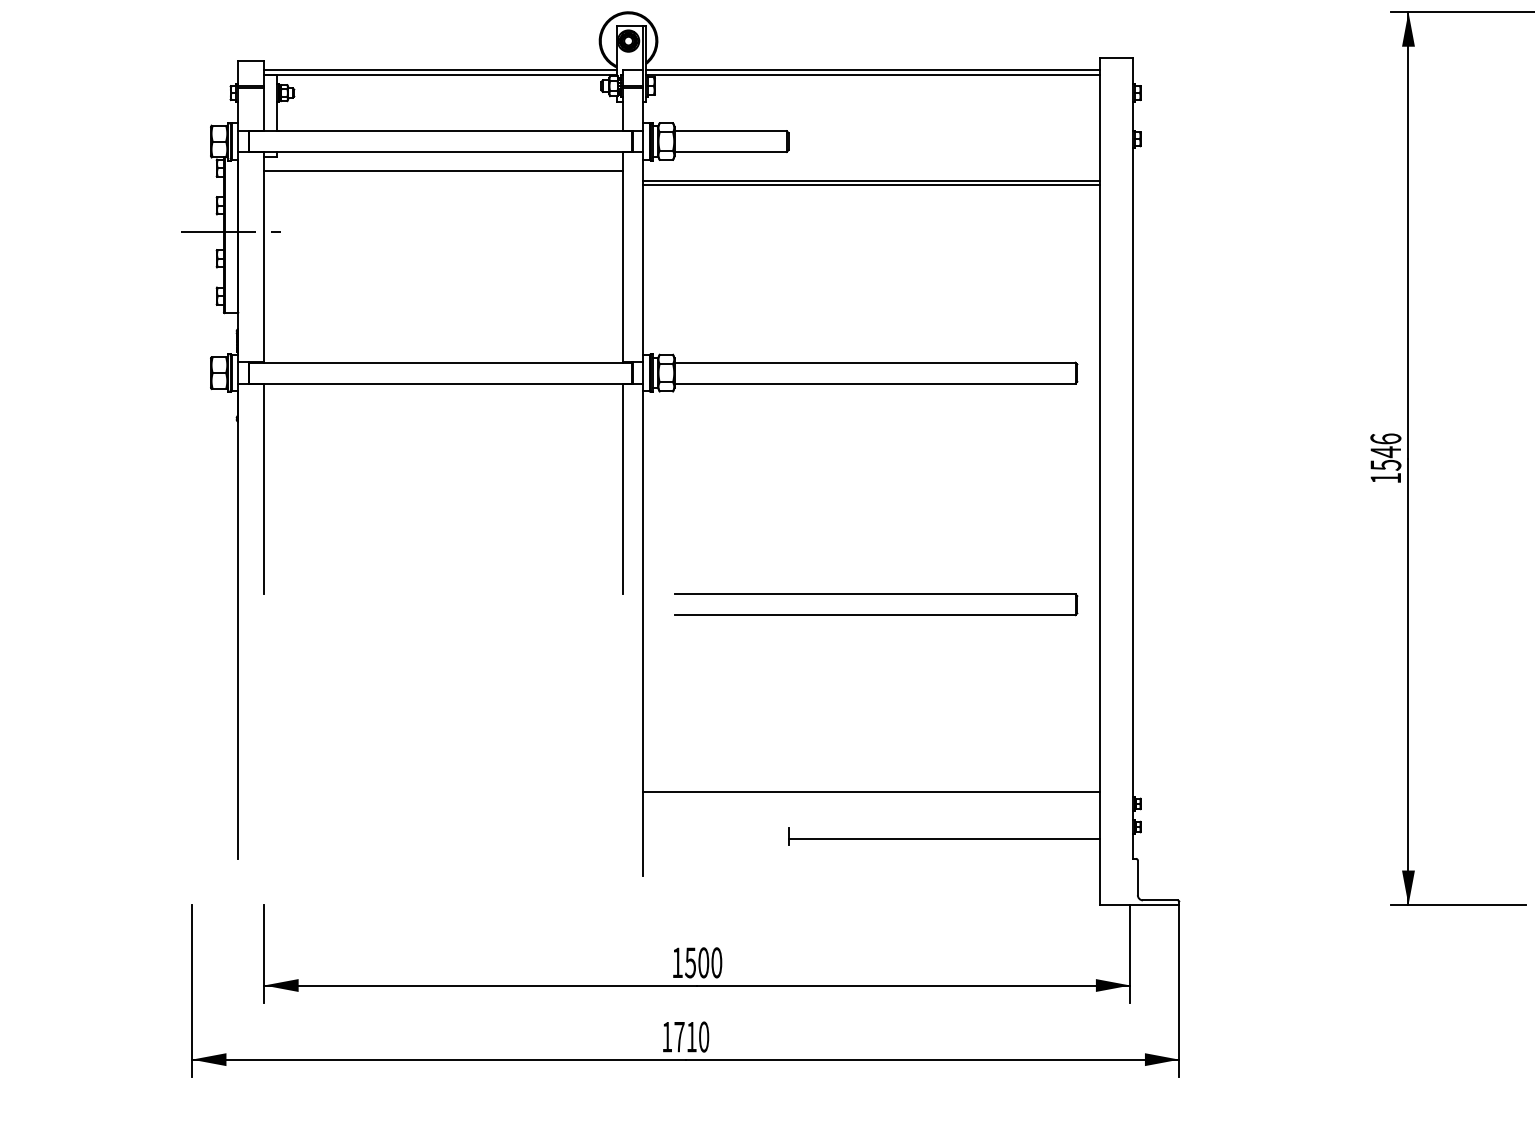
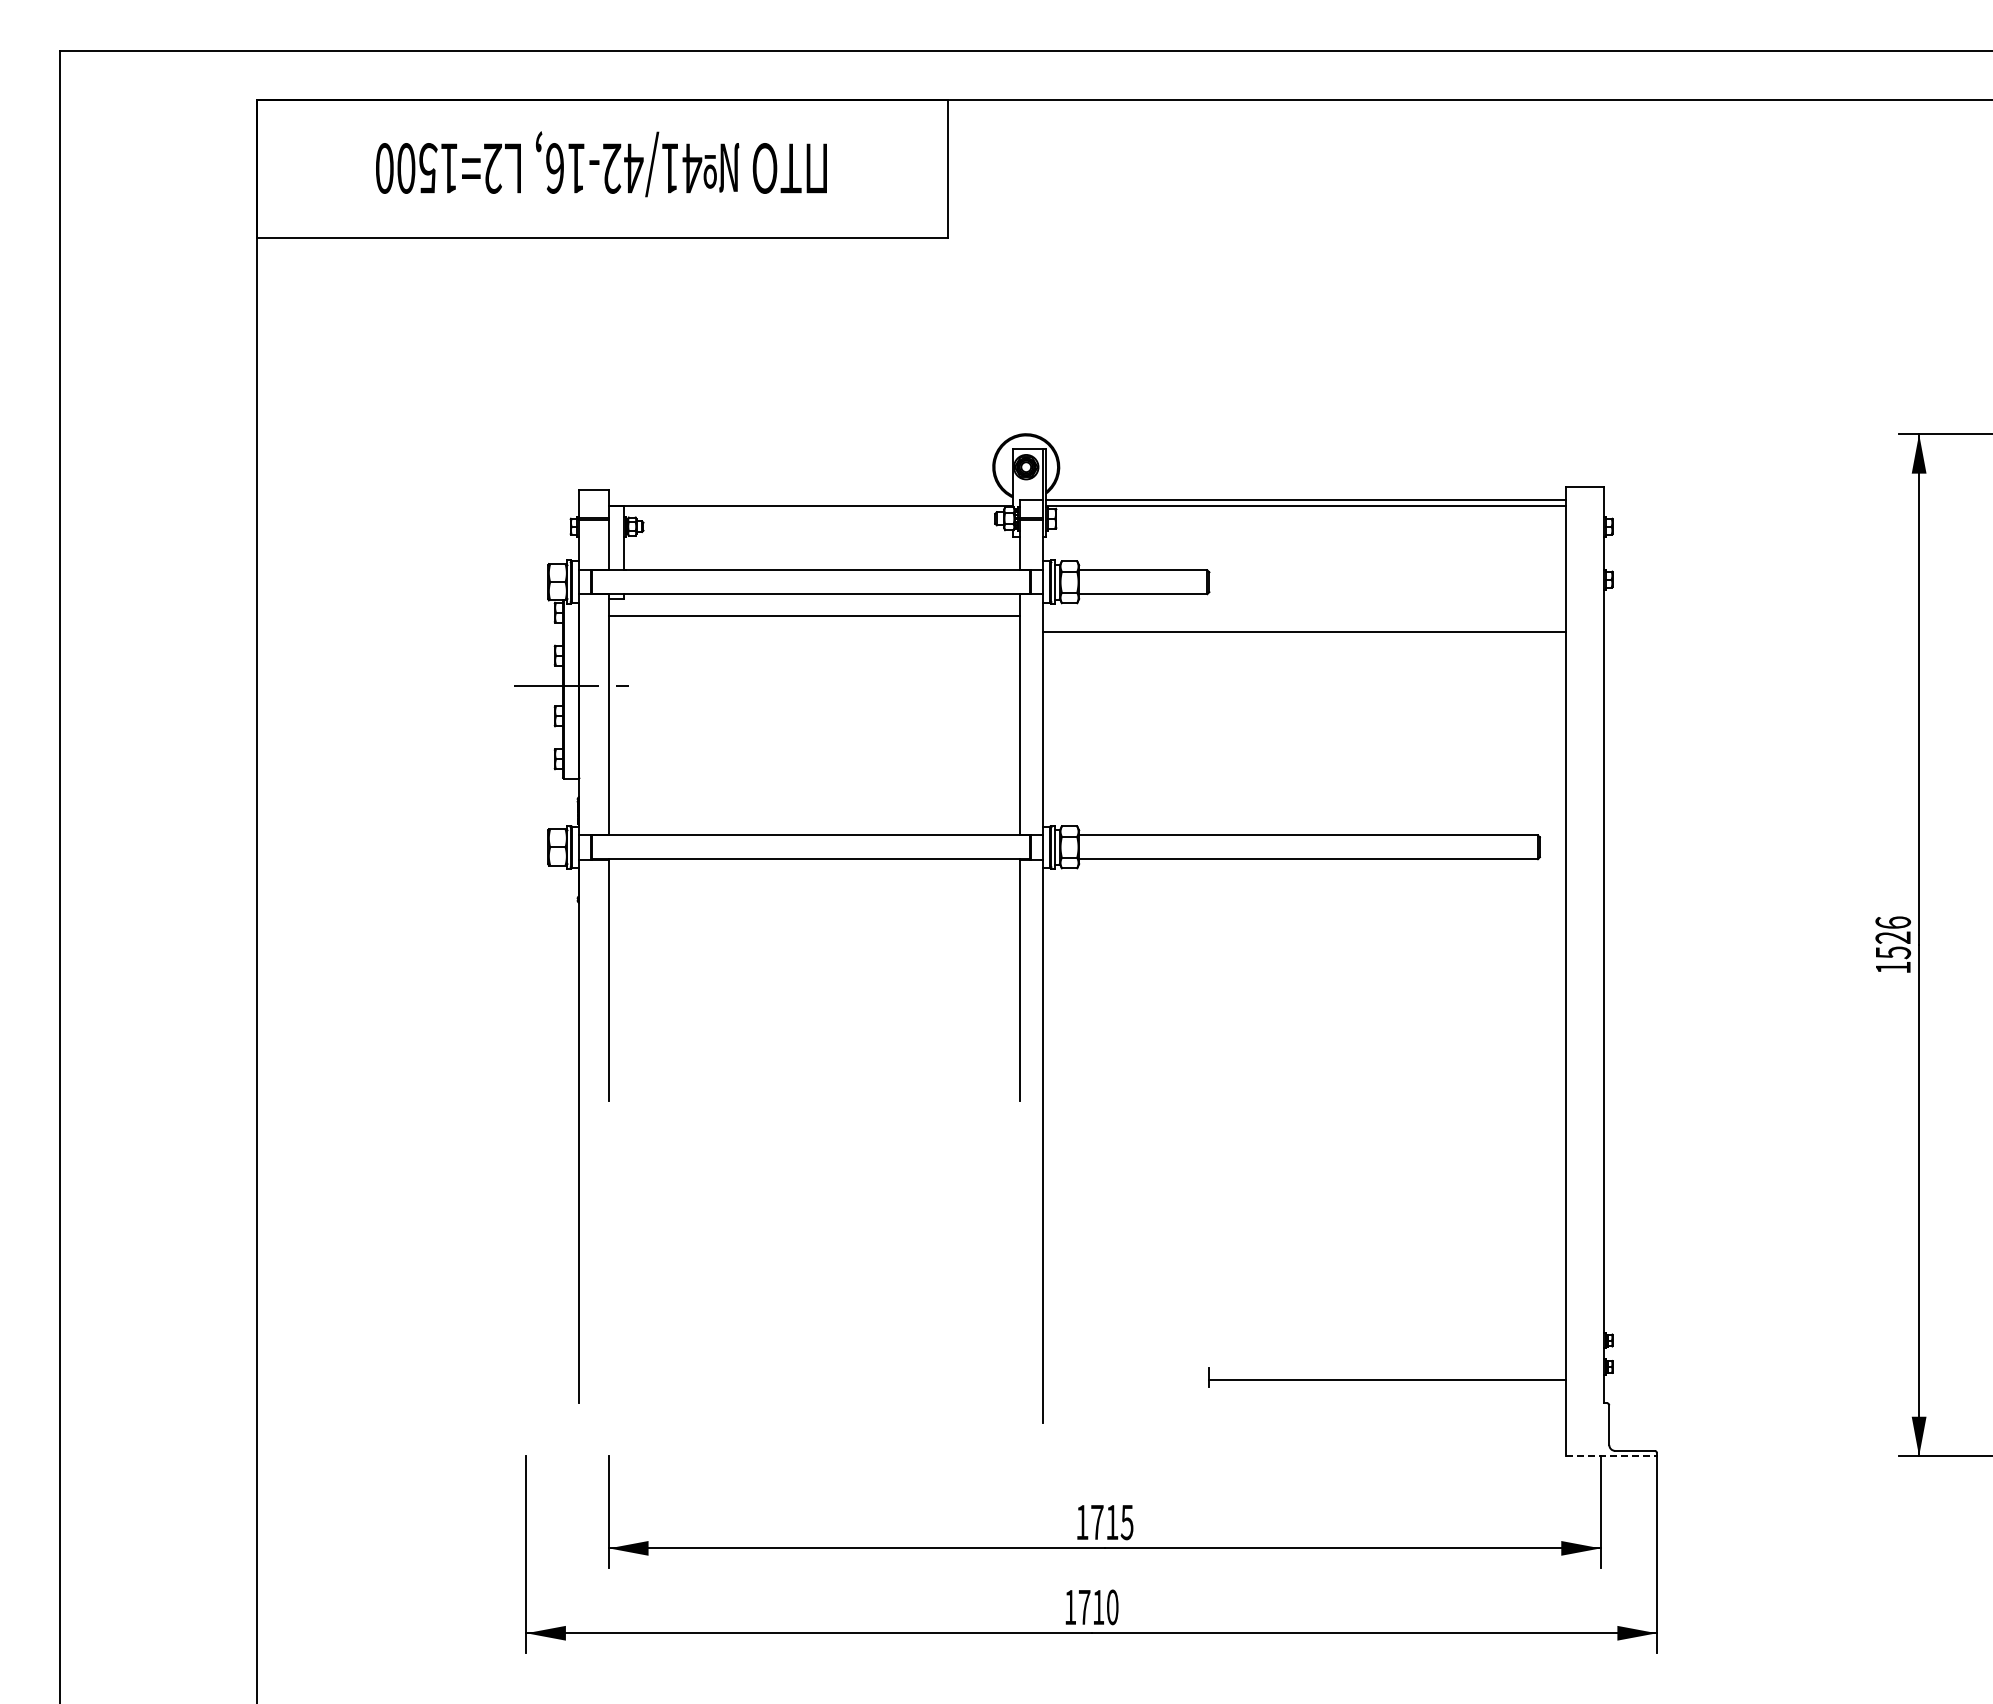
line: (440, 70) -> (811, 500), removed
line: (870, 180) -> (1303, 626), removed
text: (1385, 451) -> (1892, 937), 1546 -> 1526
part: (875, 595) -> (1309, 1101), removed
line: (870, 792) -> (1303, 1327), removed
line: (1139, 905) -> (1611, 1456), solid -> dashed
text: (703, 962) -> (1111, 1522), 1500 -> 1715

